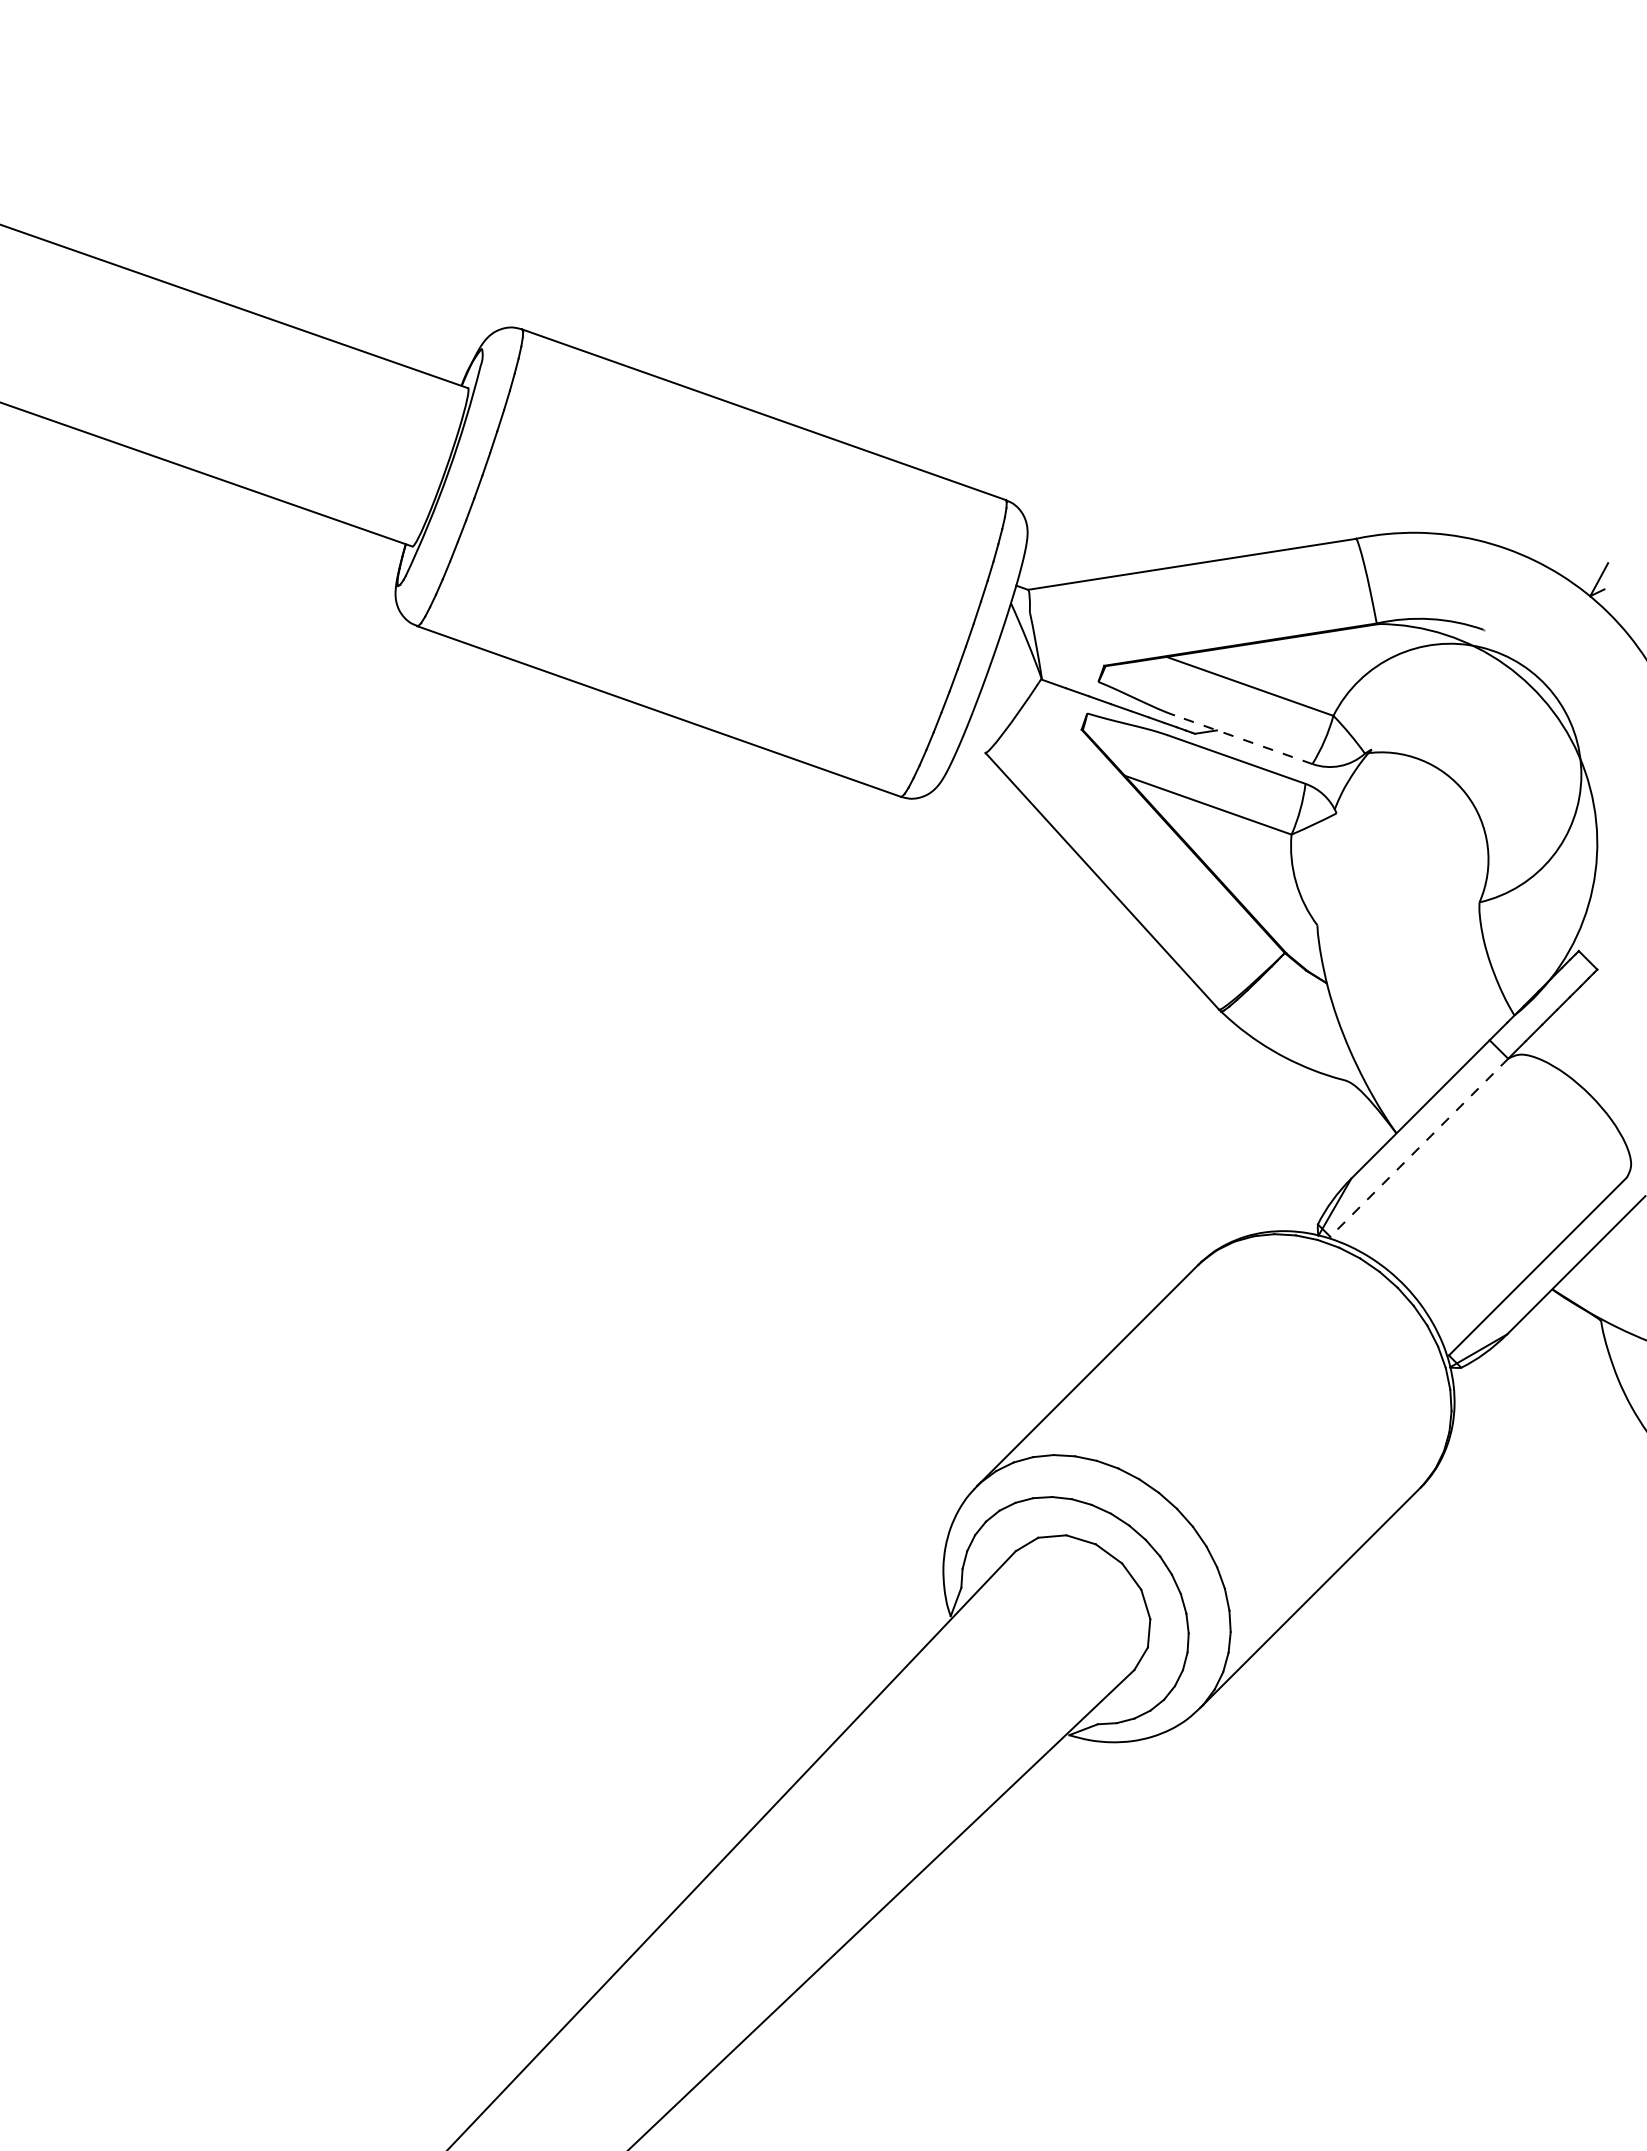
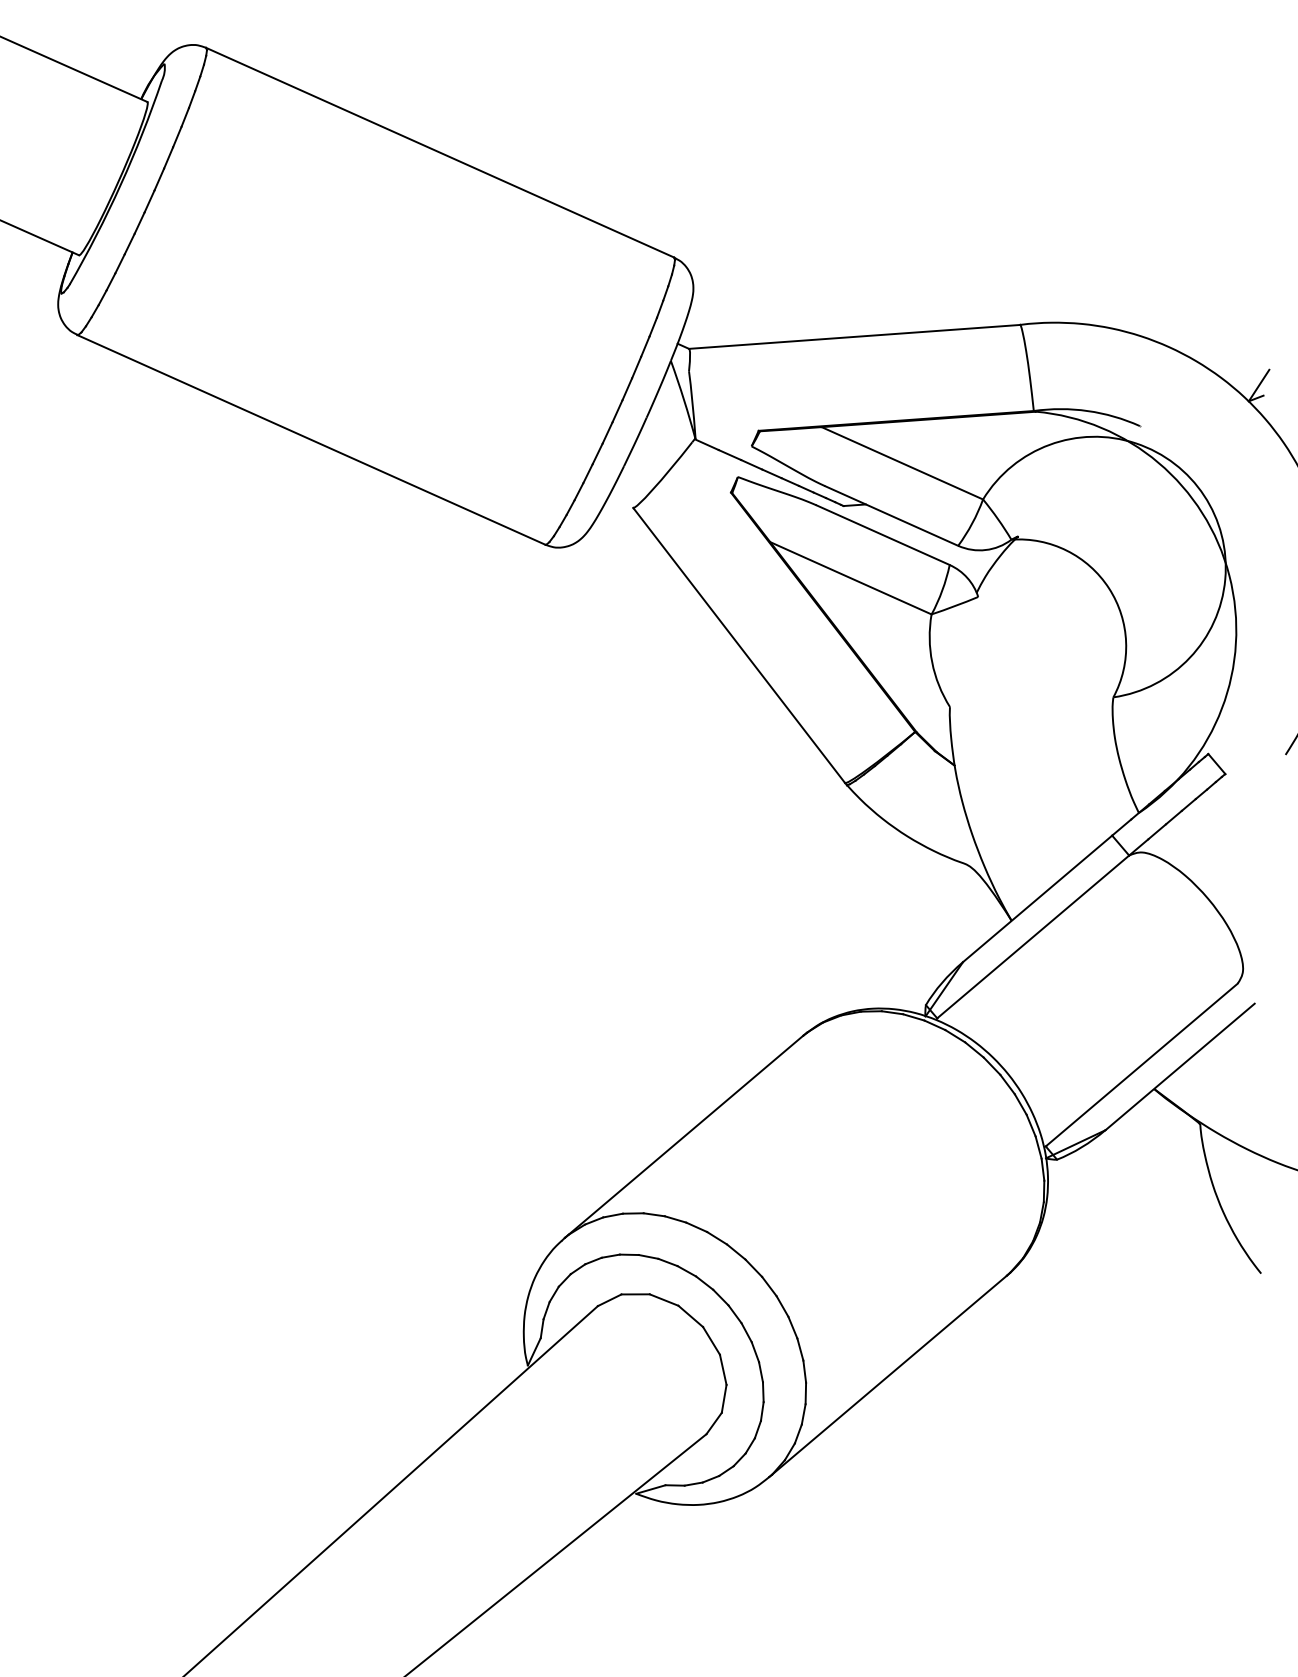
line: (1243, 739) -> (891, 515), dashed -> solid
line: (1419, 1147) -> (1033, 936), dashed -> solid

